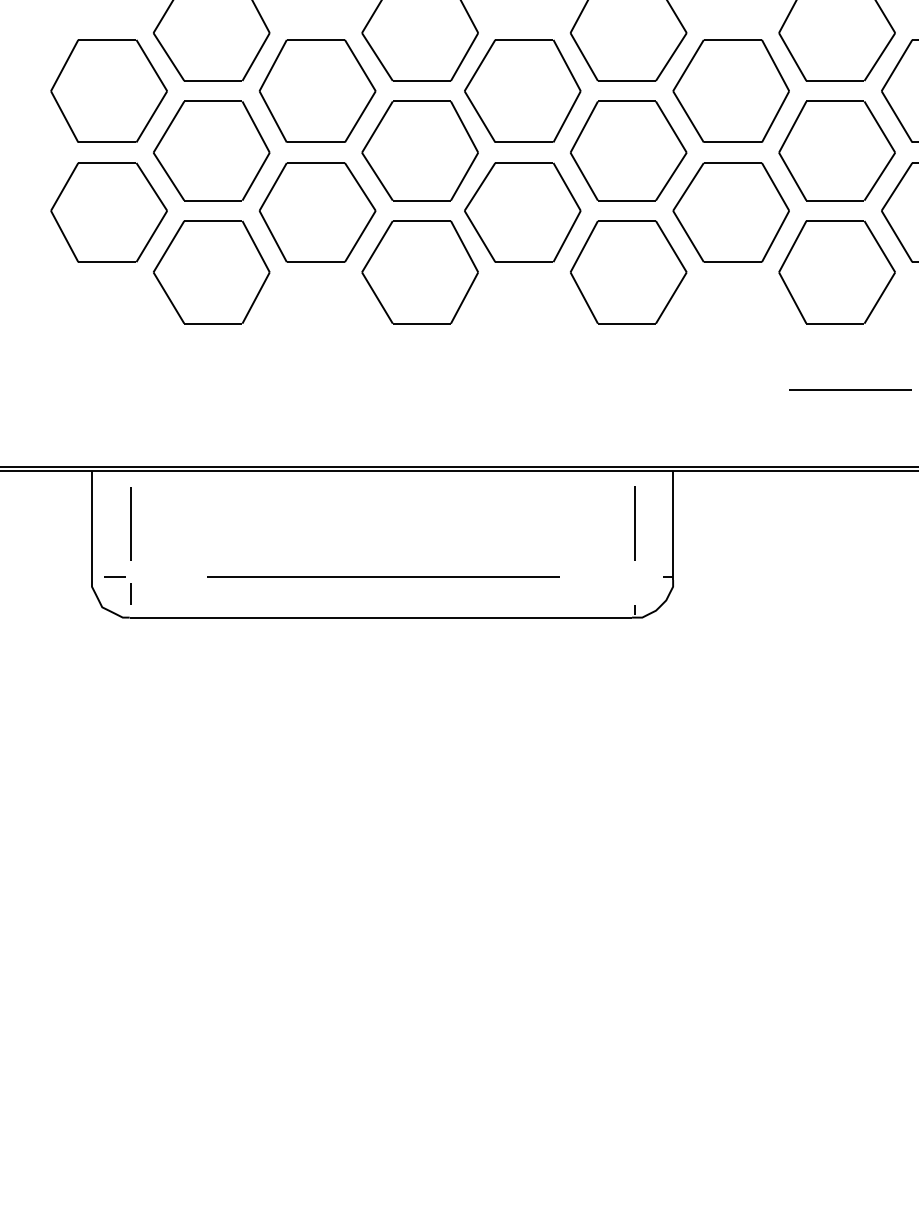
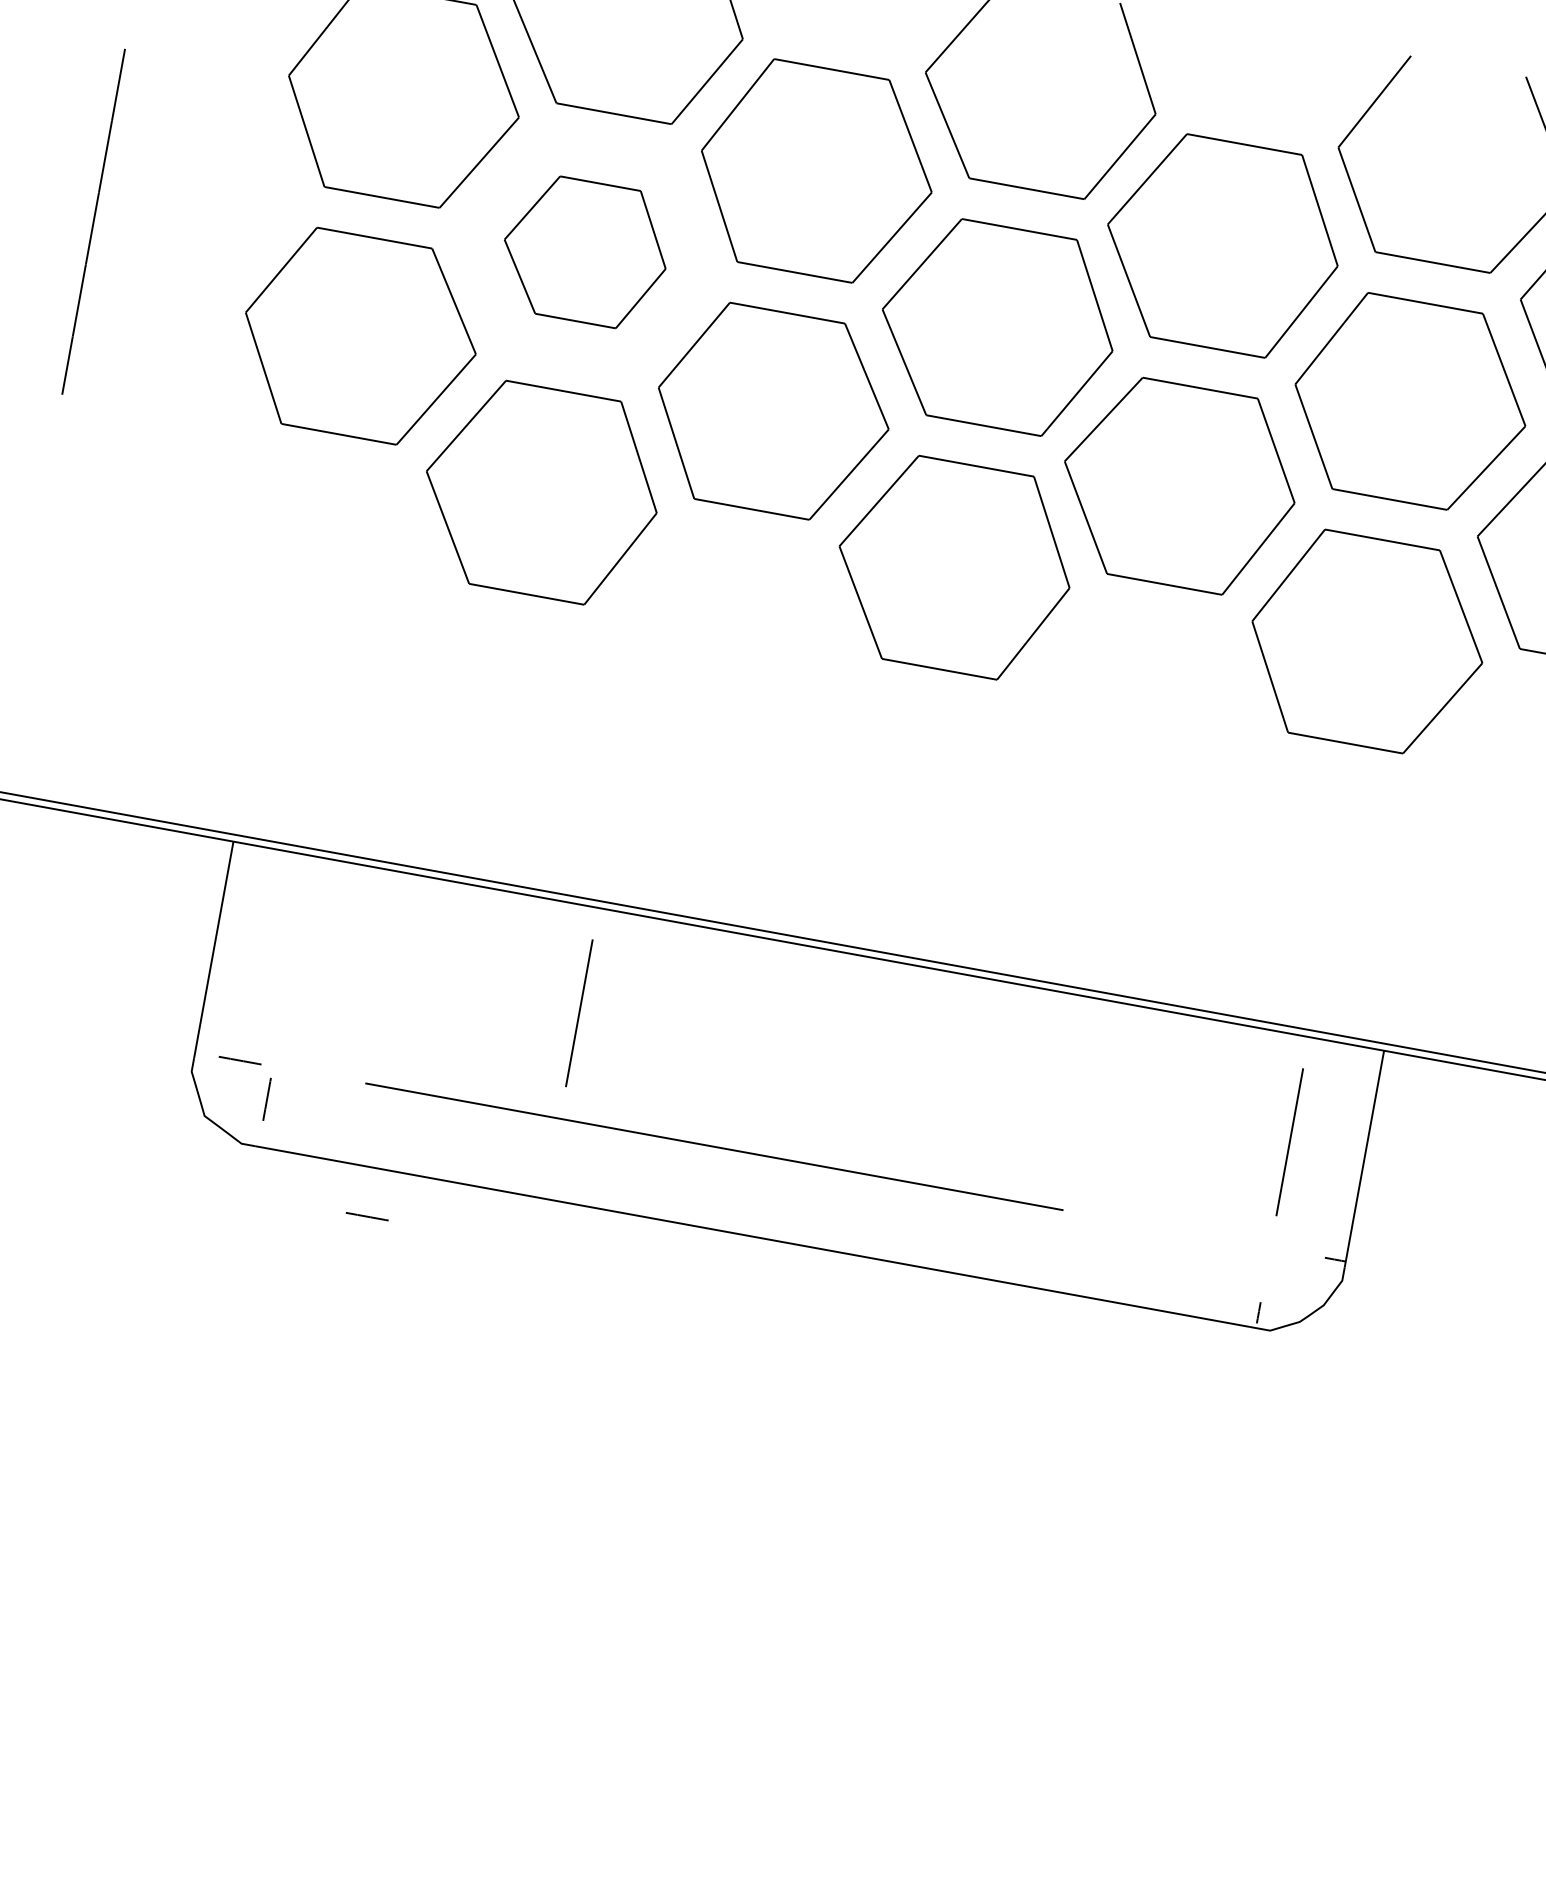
part: (211, 150) -> (585, 250), size x0.7
line: (130, 523) -> (577, 1012), moved
line: (383, 576) -> (715, 1145), moved
line: (190, 641) -> (367, 1215), added

